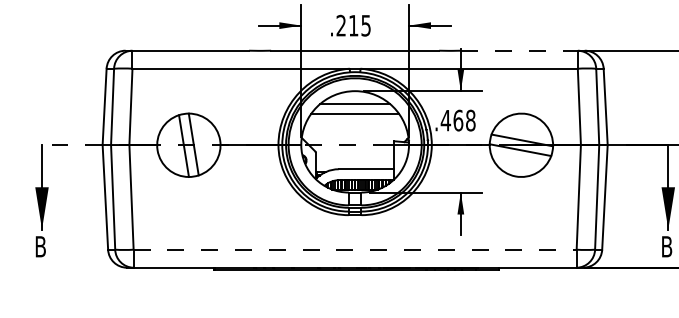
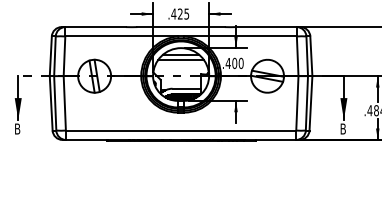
text: (346, 24) -> (176, 13), .215 -> .425
line: (521, 51) -> (267, 27), dashed -> solid
text: (463, 118) -> (237, 62), .468 -> .400
line: (355, 249) -> (181, 130), dashed -> solid

